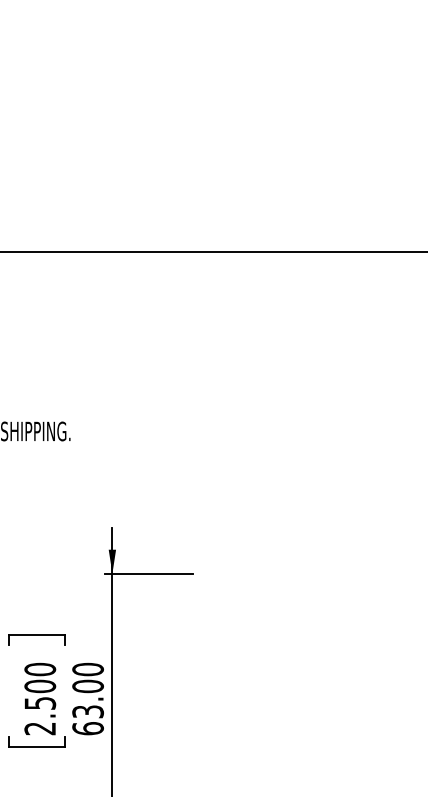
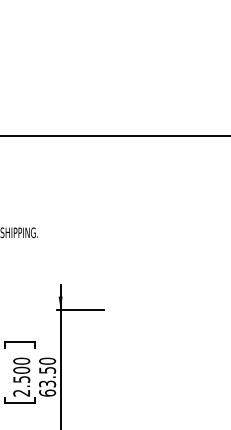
text: (87, 684) -> (47, 369), 63.00 -> 63.50

